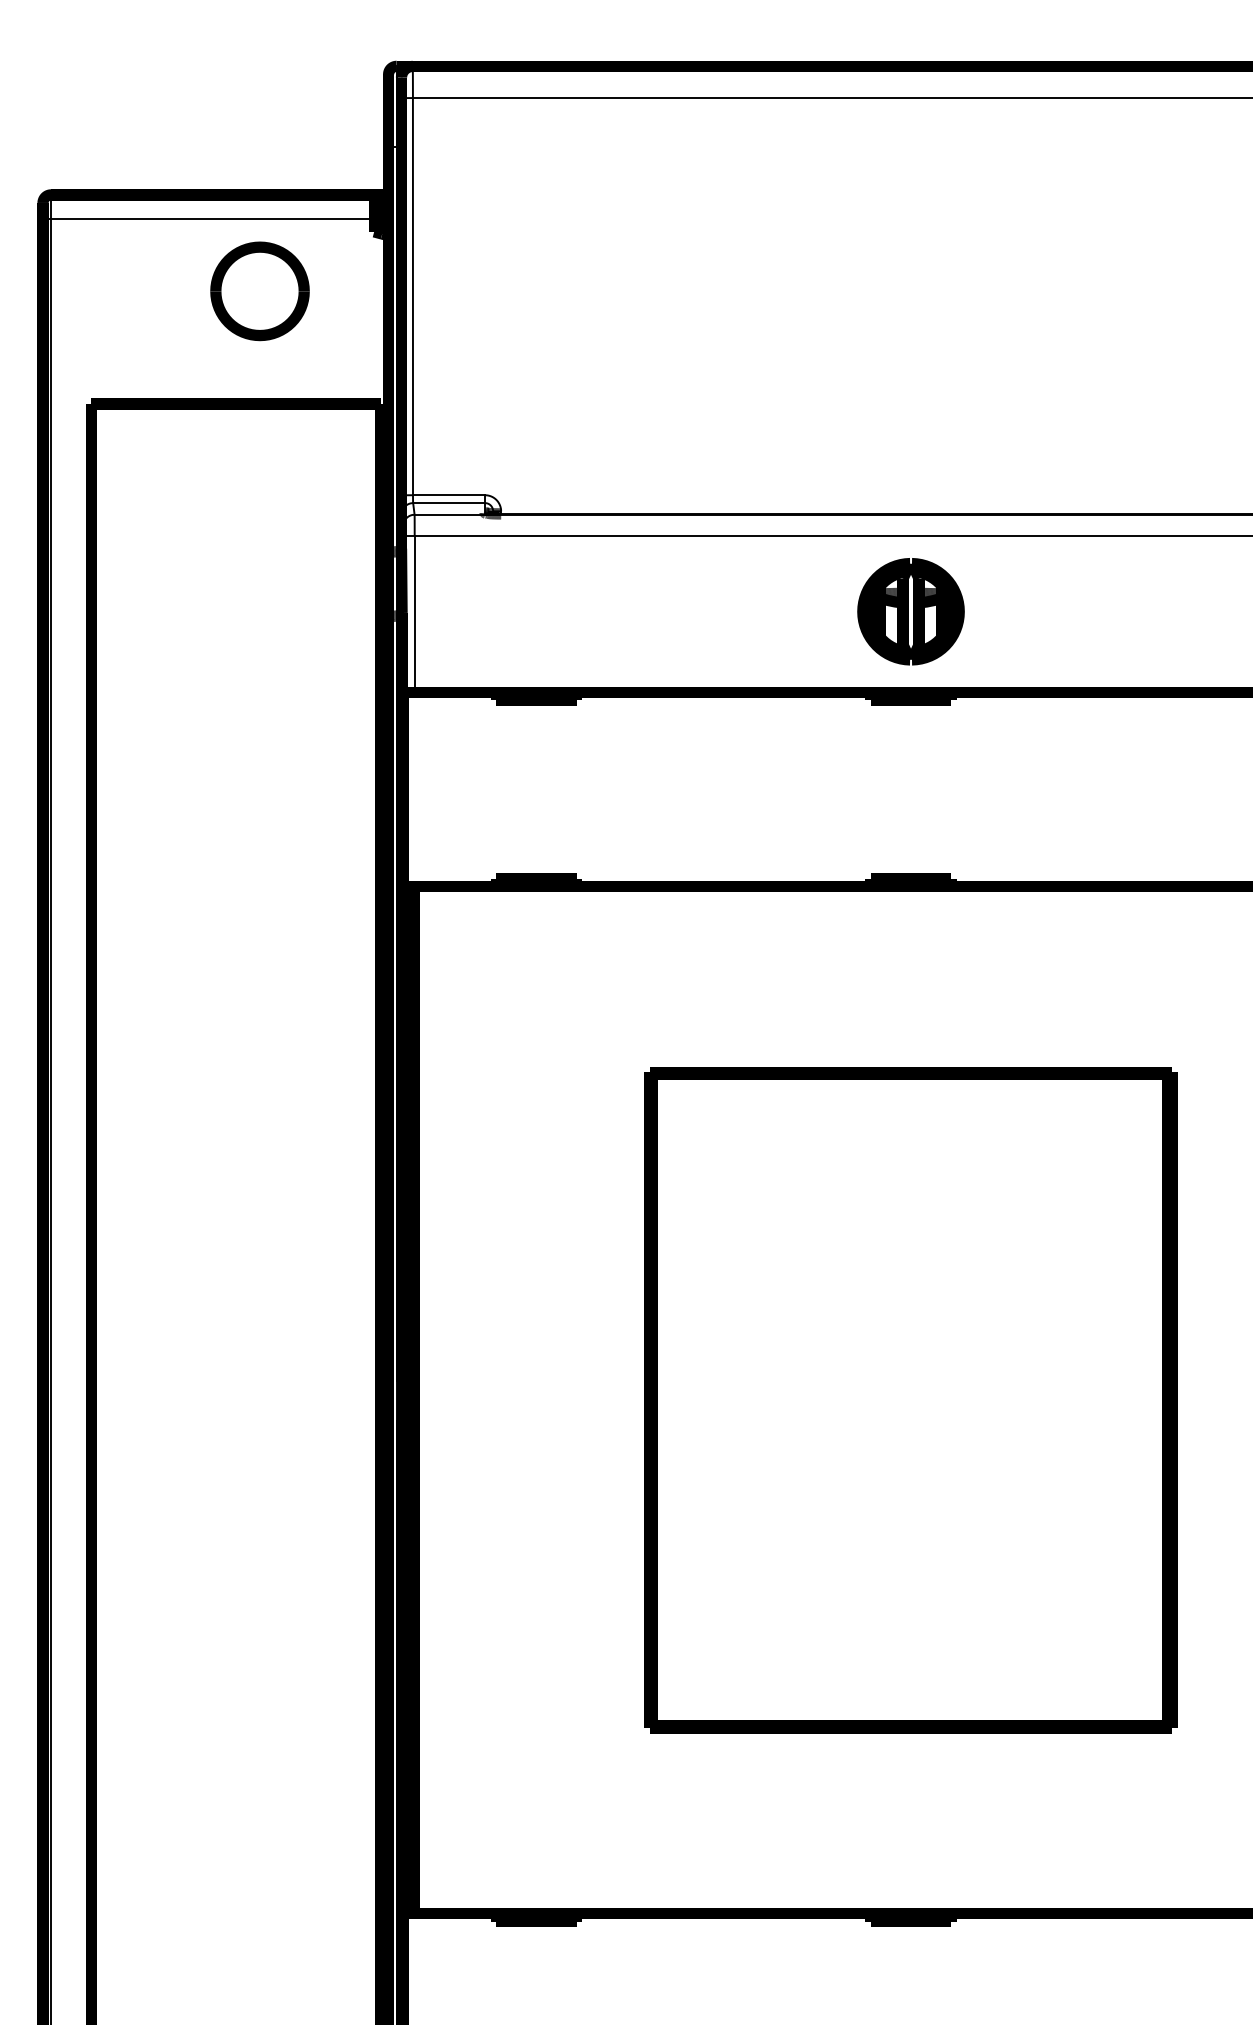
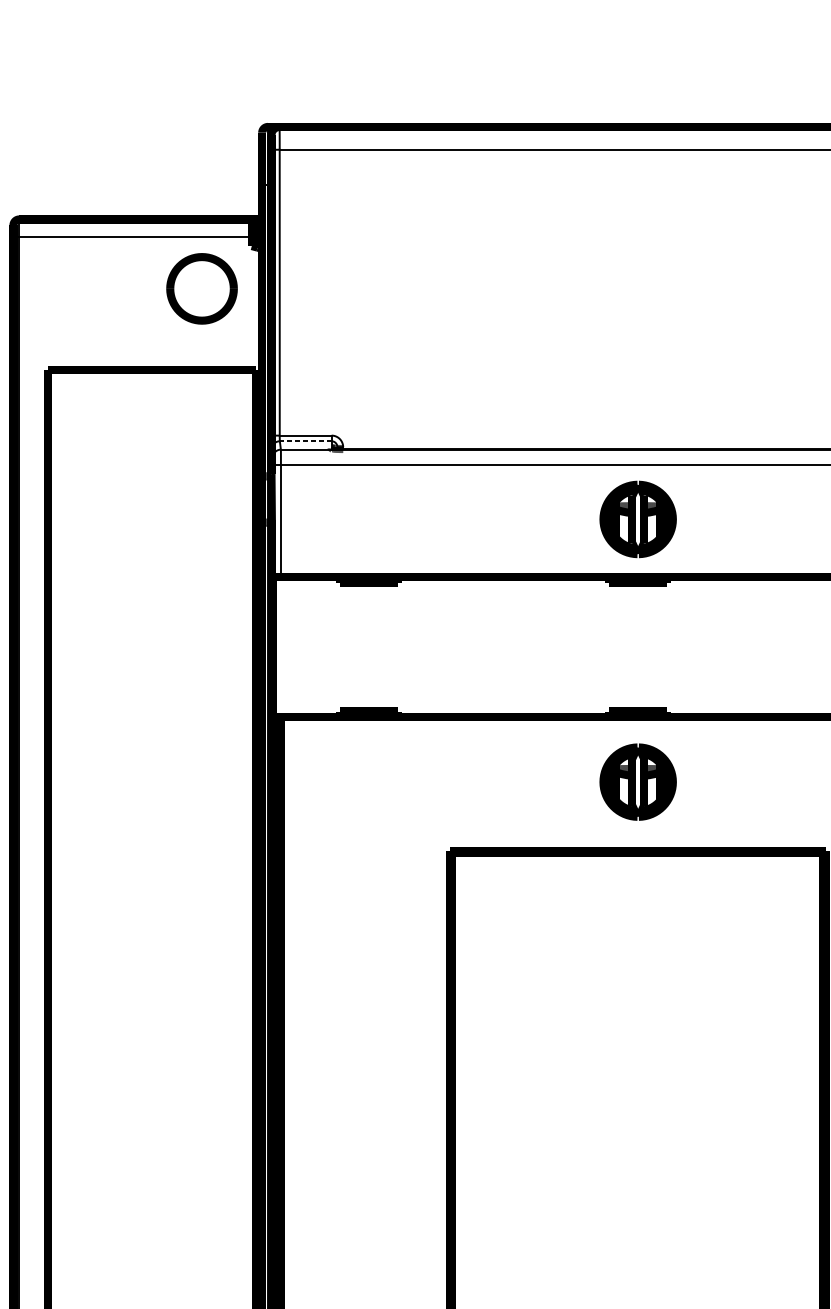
part: (259, 291) -> (201, 288), moved
line: (449, 503) -> (306, 441), solid -> dashed
part: (910, 976) -> (637, 781), added

